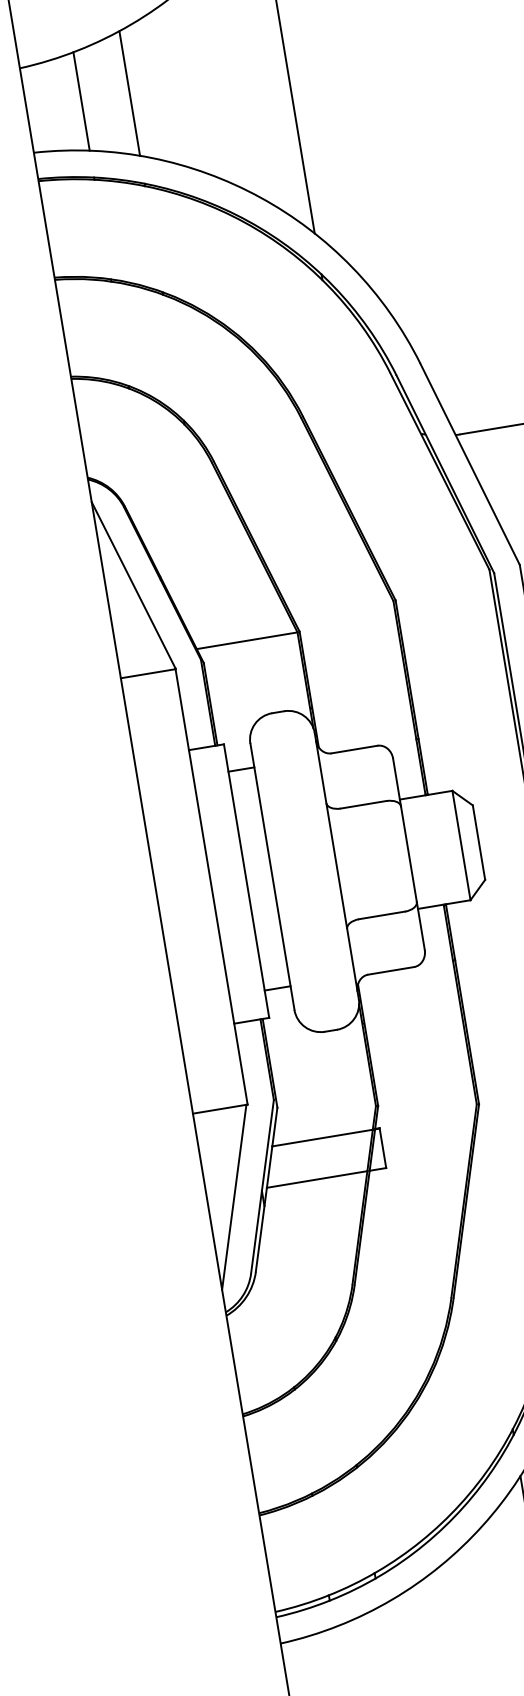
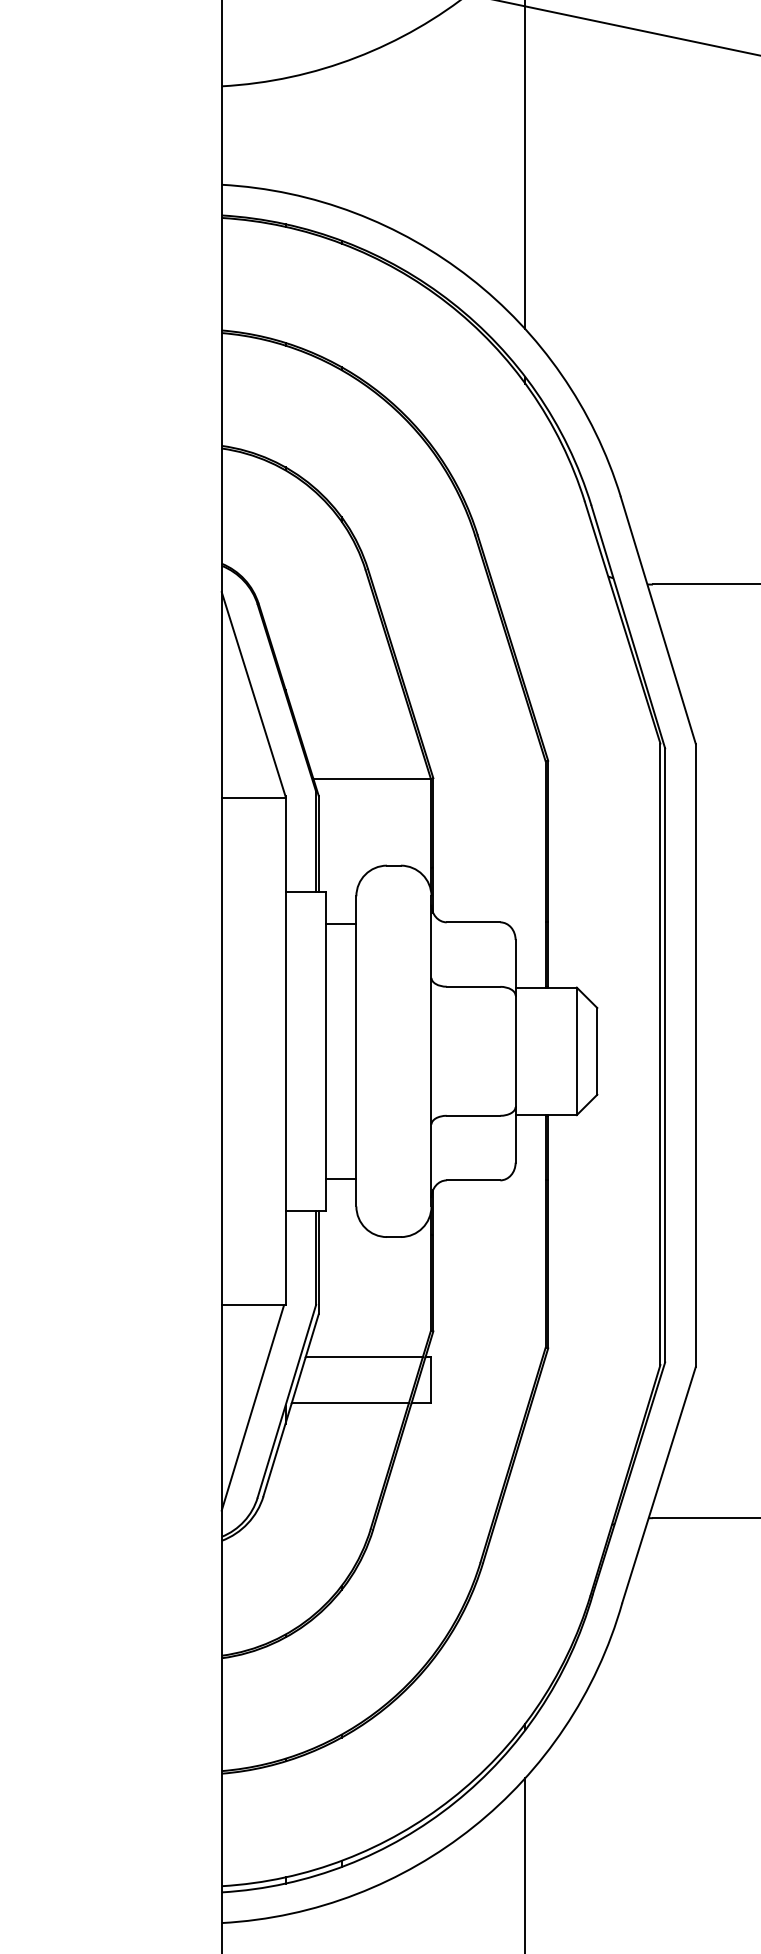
line: (129, 93) -> (341, 135), removed
line: (81, 101) -> (285, 135), removed

